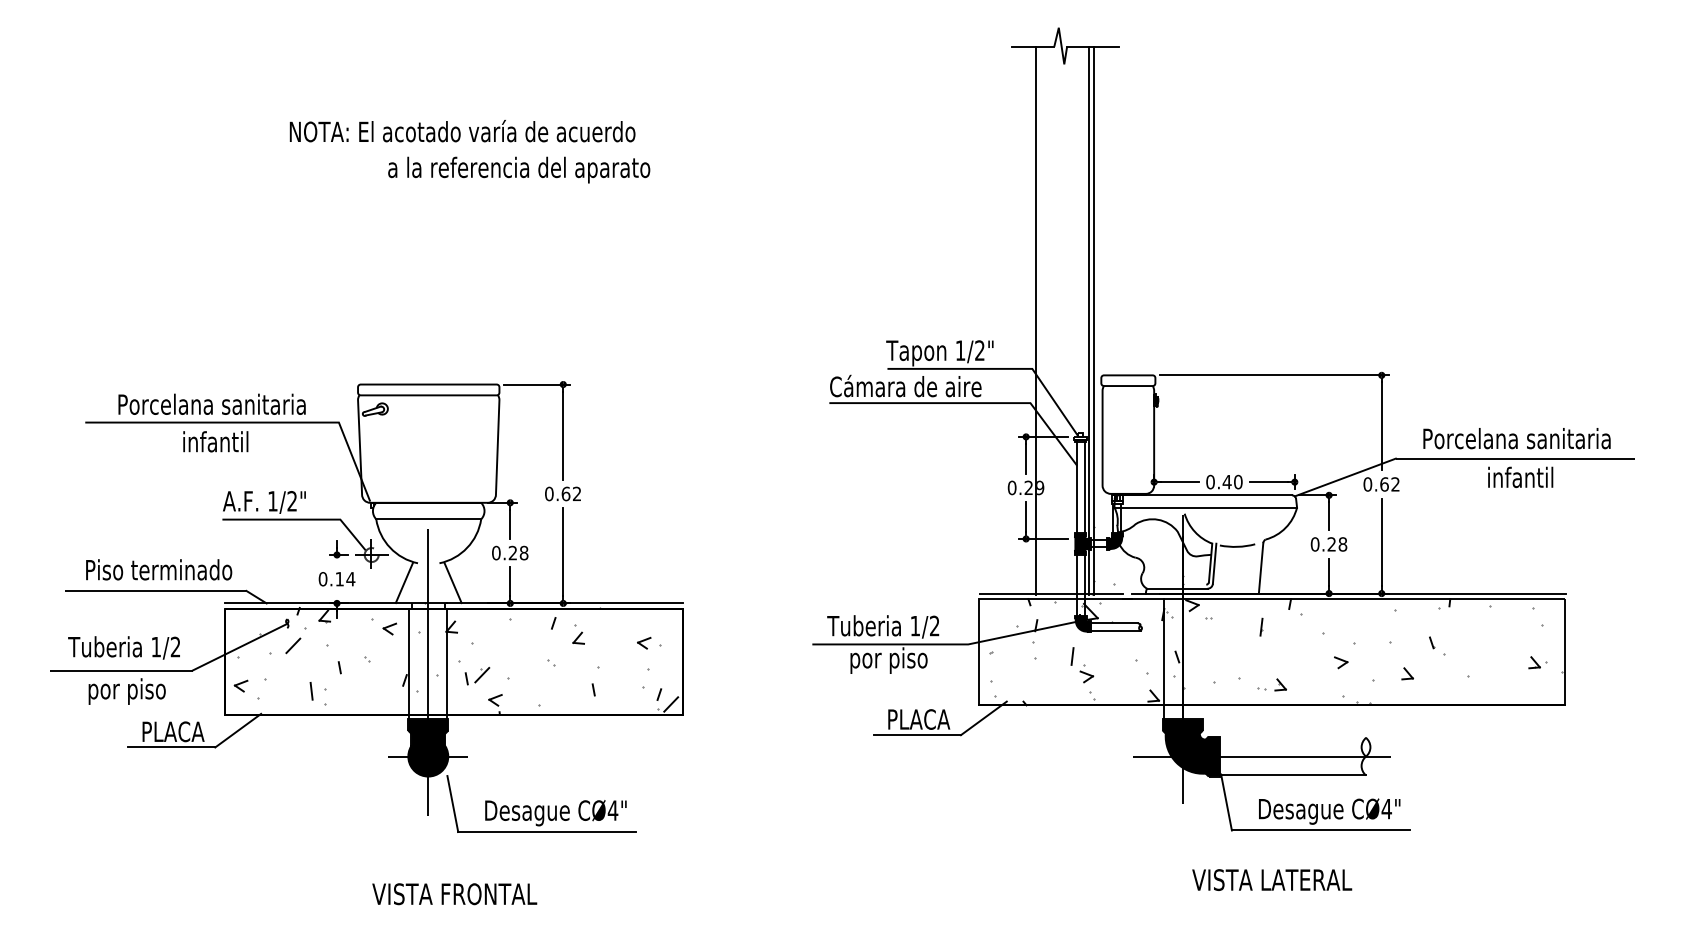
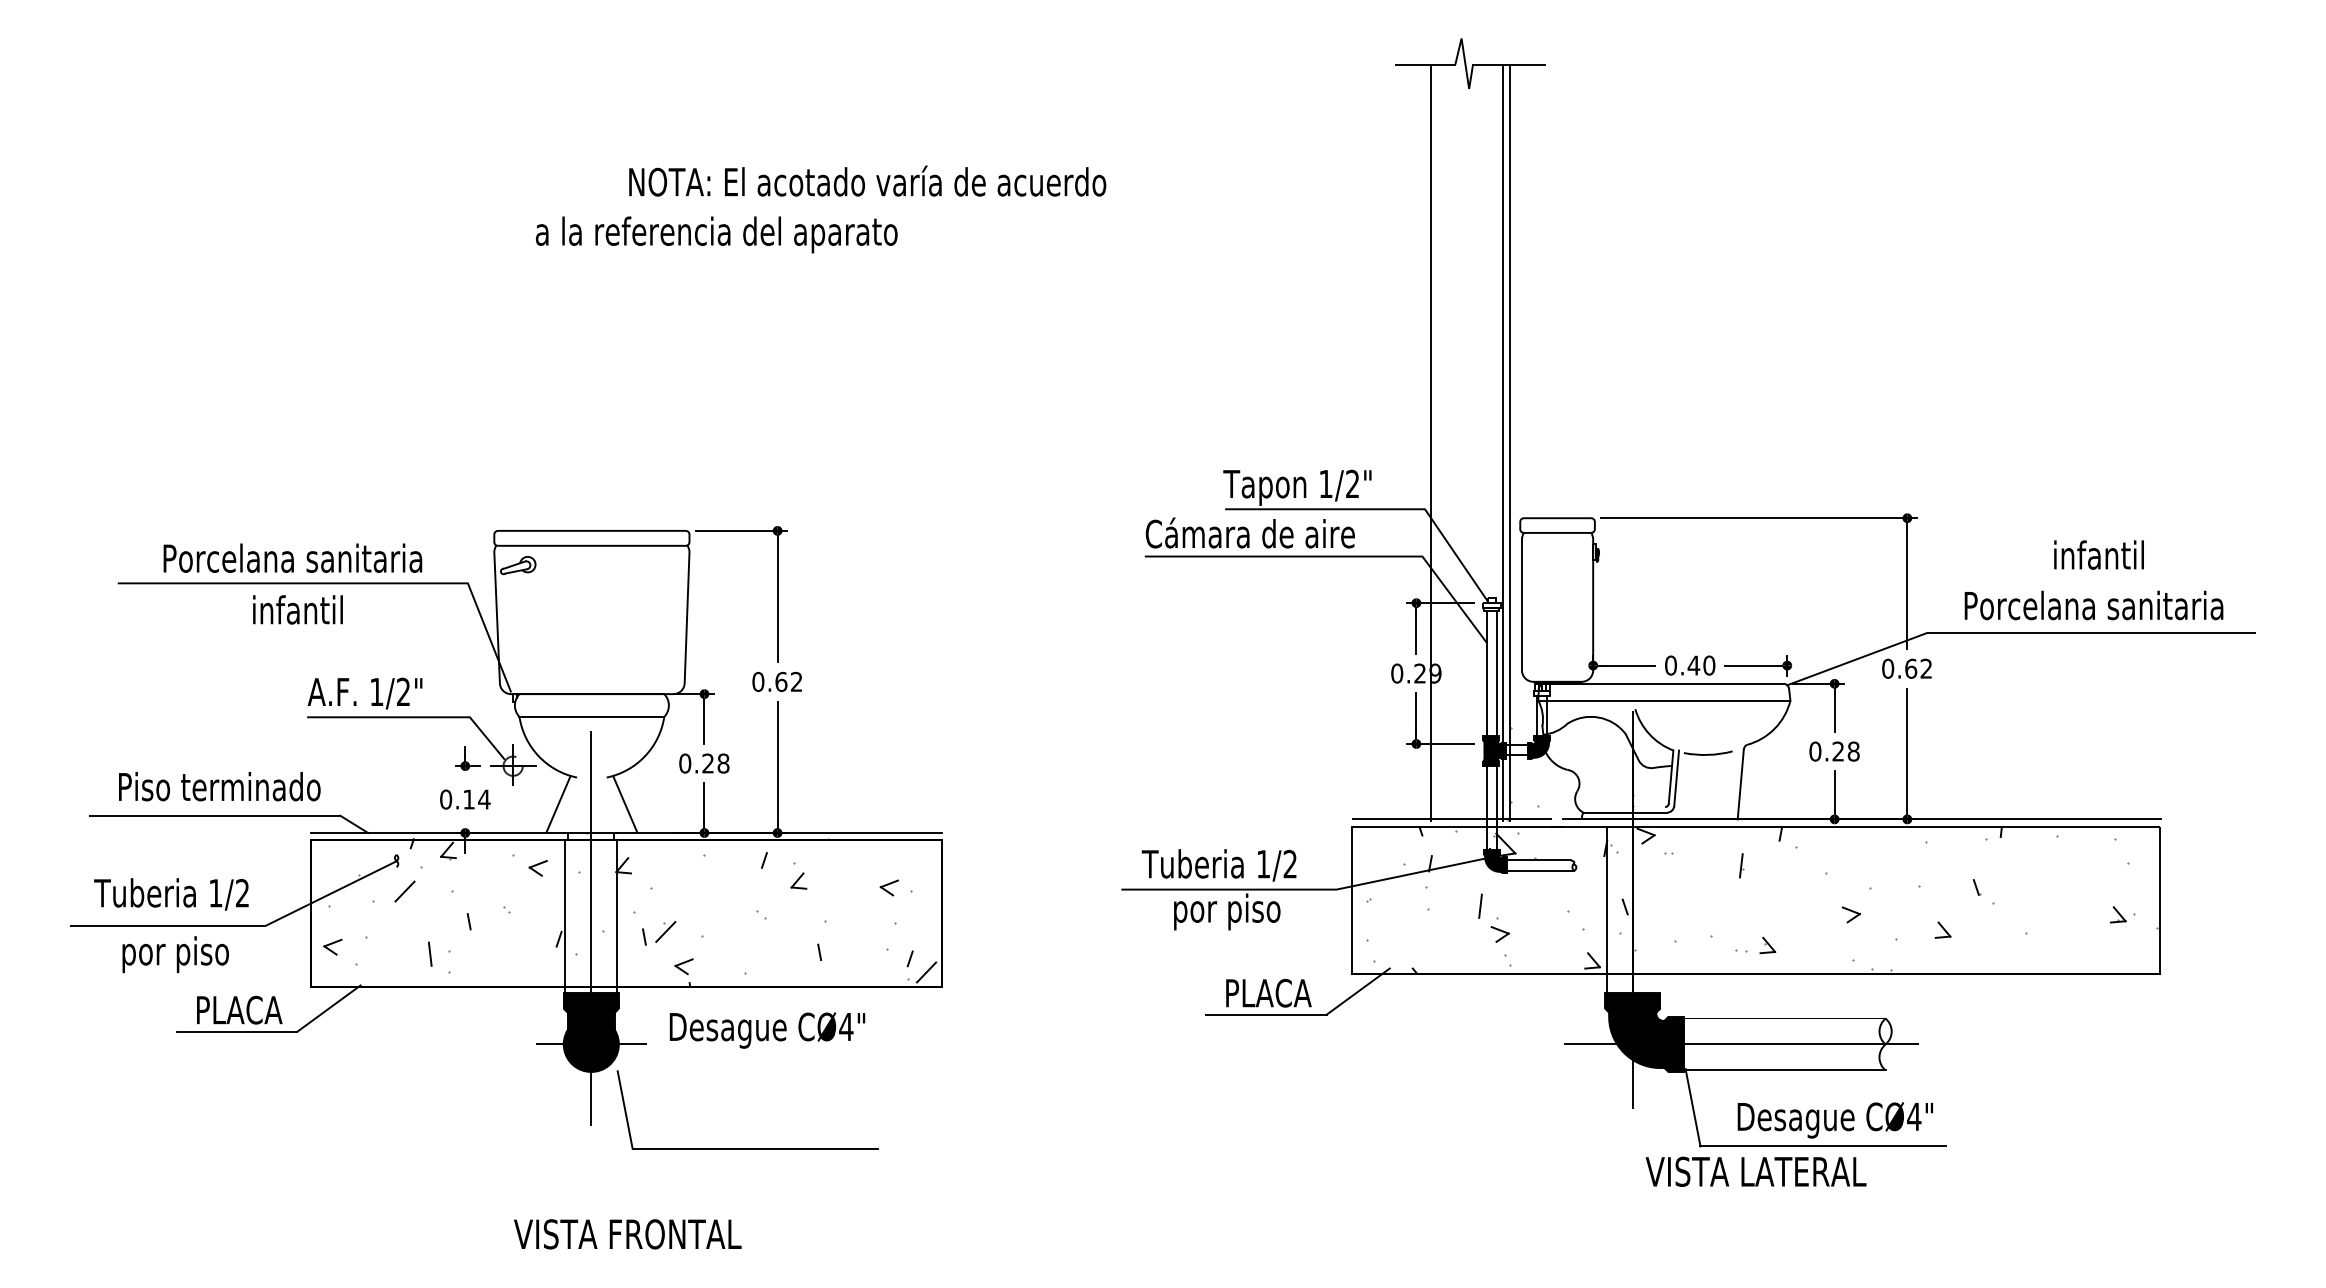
text: (462, 130) -> (867, 180), moved
text: (1520, 477) -> (2098, 554), moved
text: (555, 813) -> (767, 1030), moved
text: (1271, 879) -> (1755, 1171), moved

